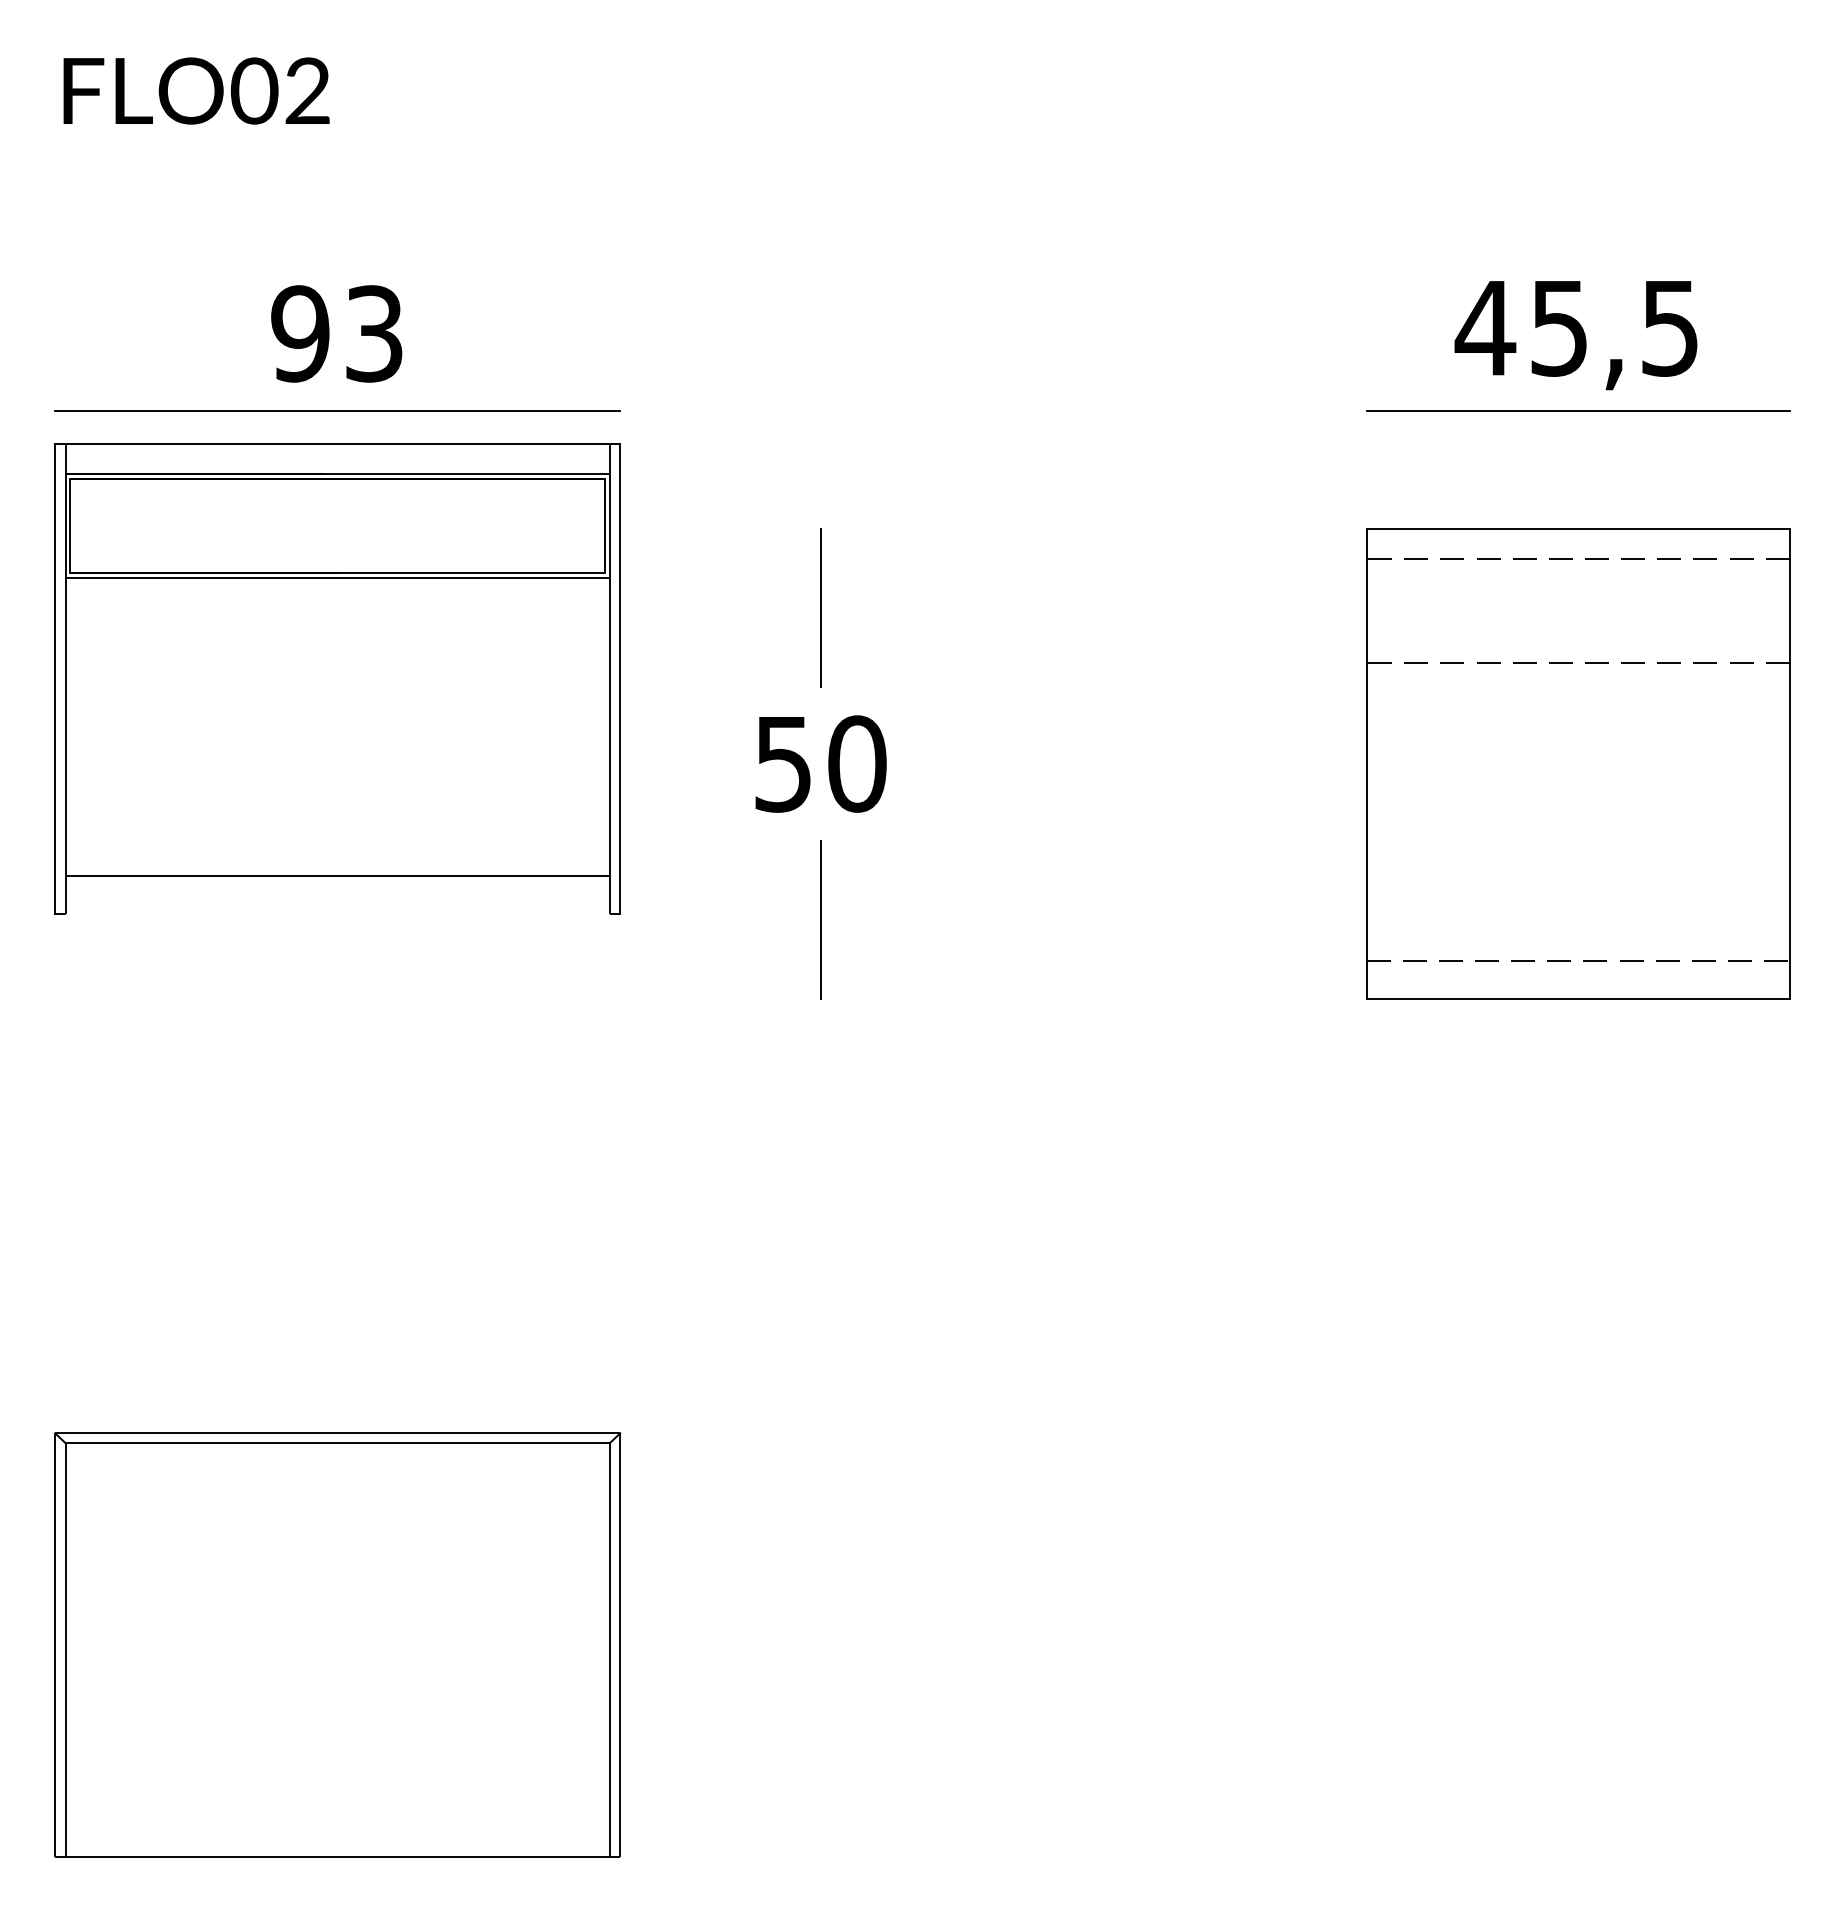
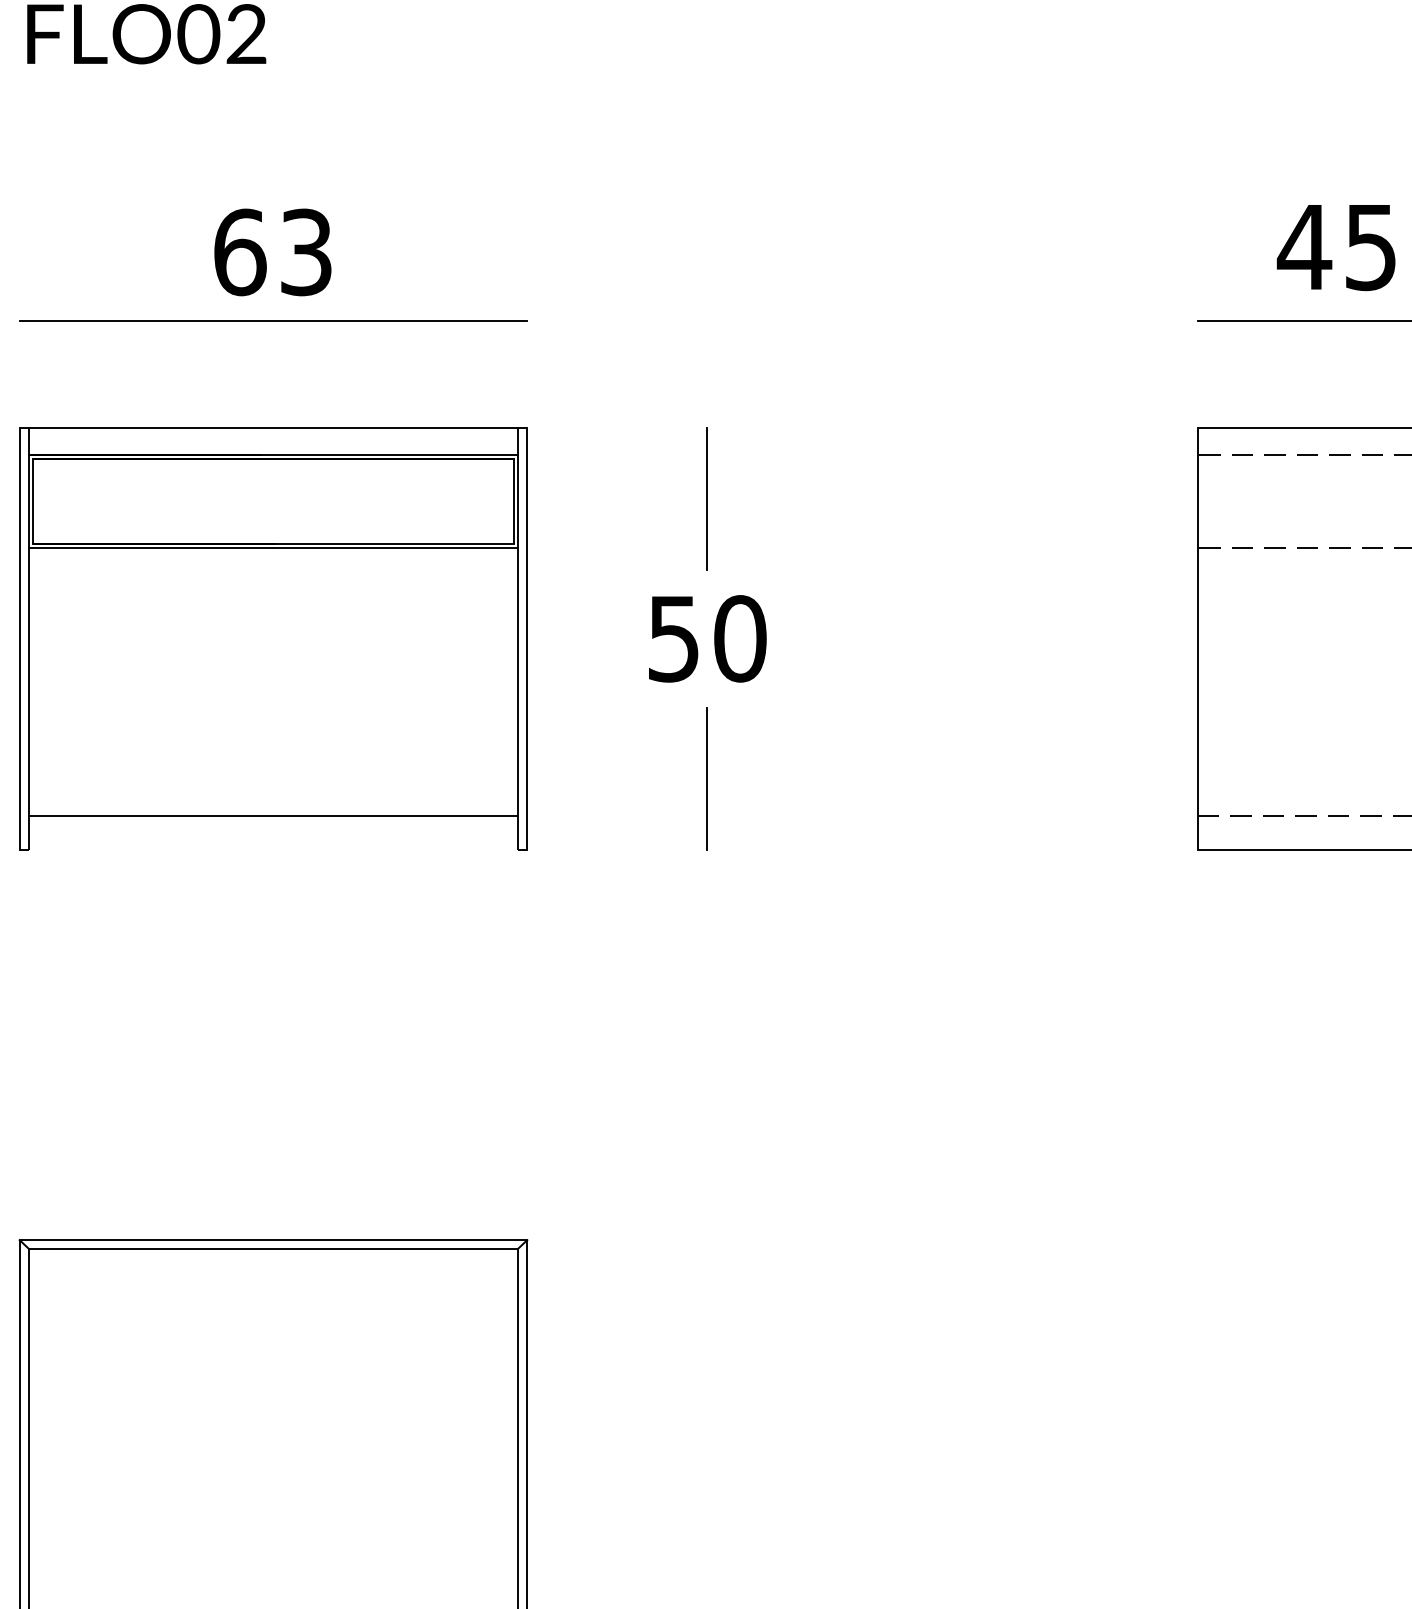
text: (300, 333) -> (240, 252), 93 -> 63
part: (337, 678) -> (273, 638), moved

